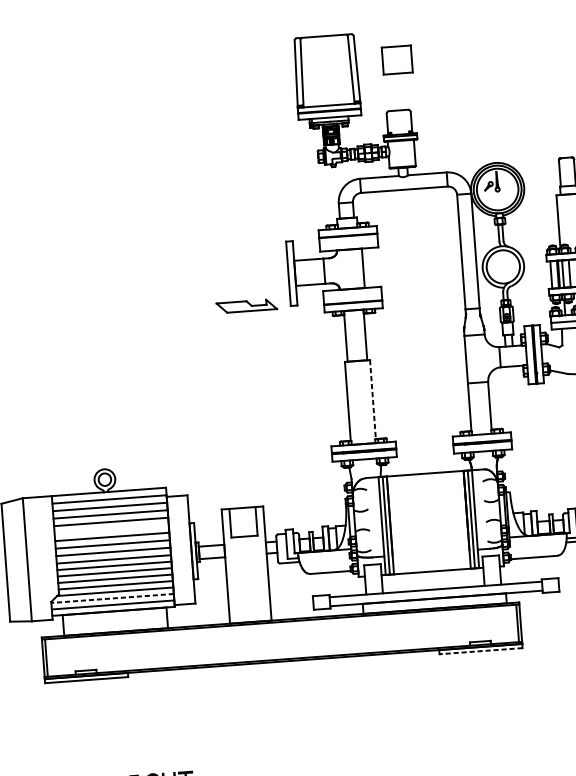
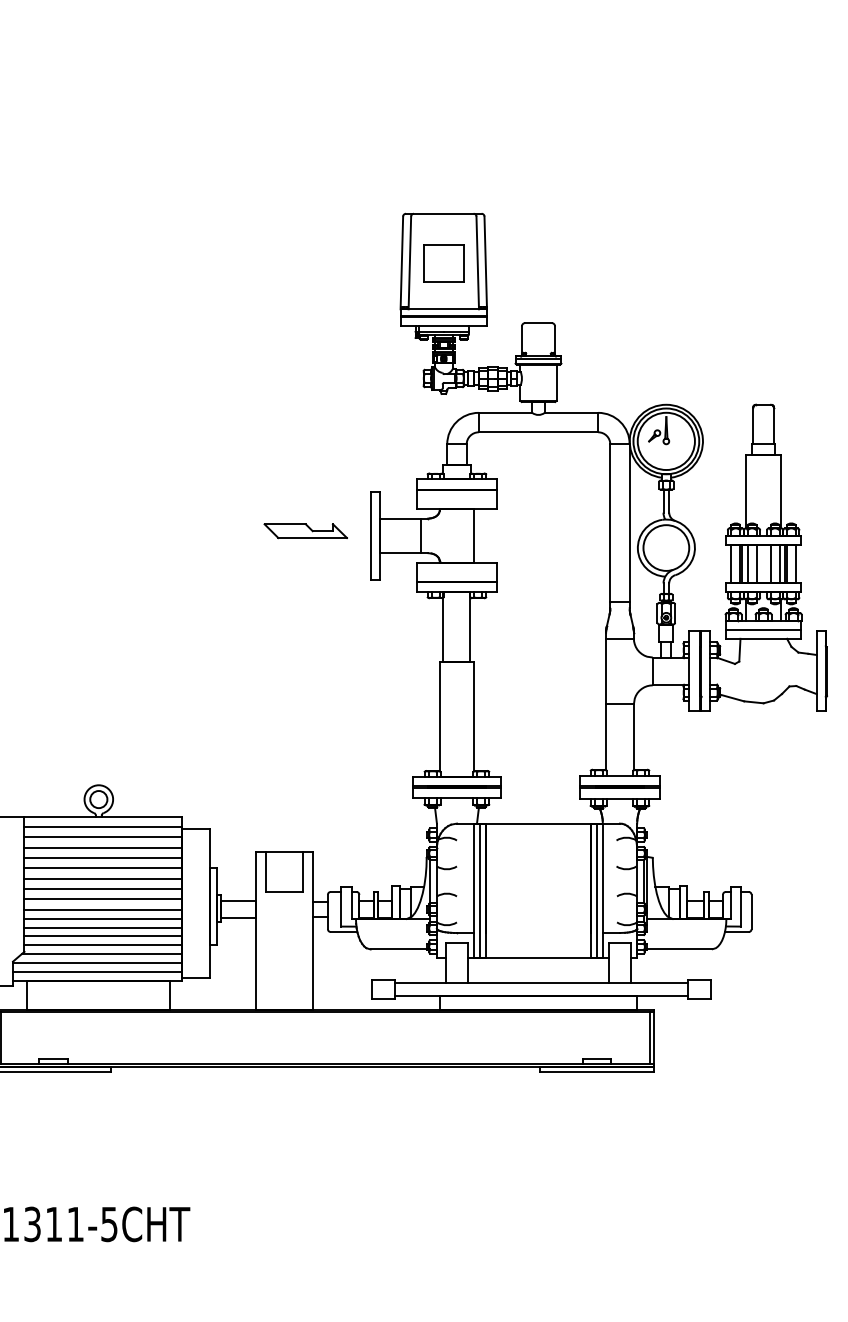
part: (397, 59) -> (443, 263), moved
part: (246, 306) -> (305, 531), moved
line: (373, 400) -> (474, 717), dashed -> solid
line: (111, 529) -> (102, 868), added
line: (111, 598) -> (96, 963), dashed -> solid
line: (480, 651) -> (596, 1072), dashed -> solid

